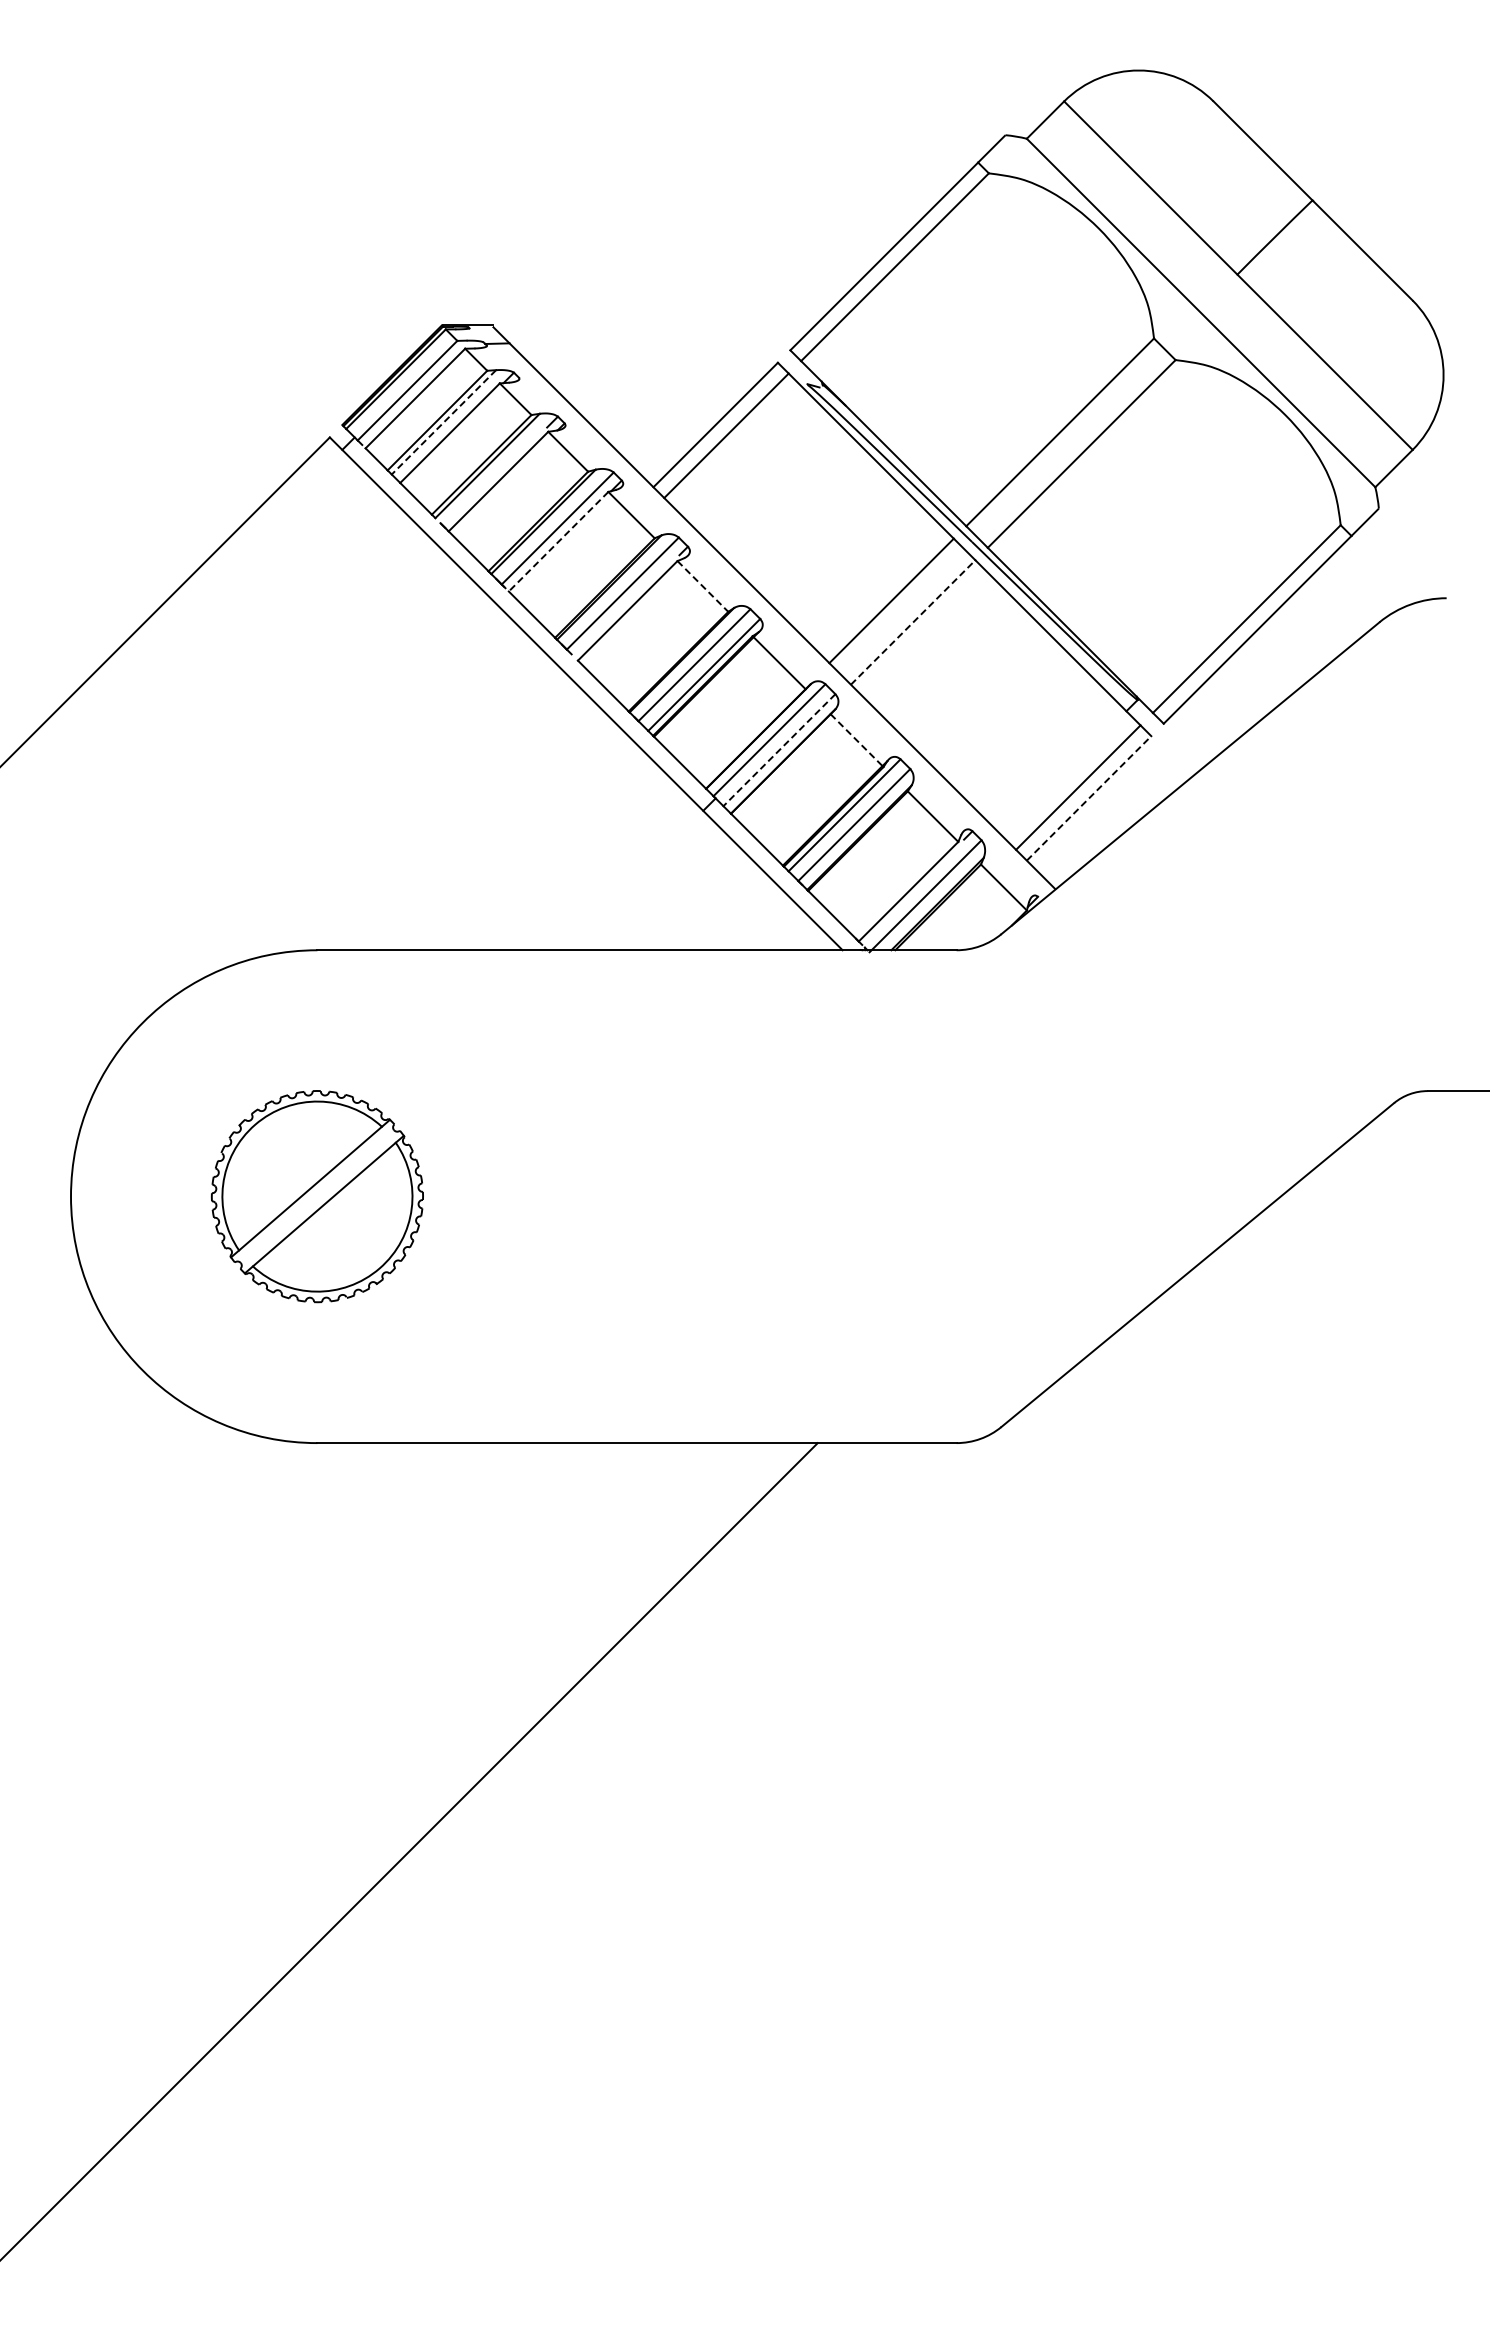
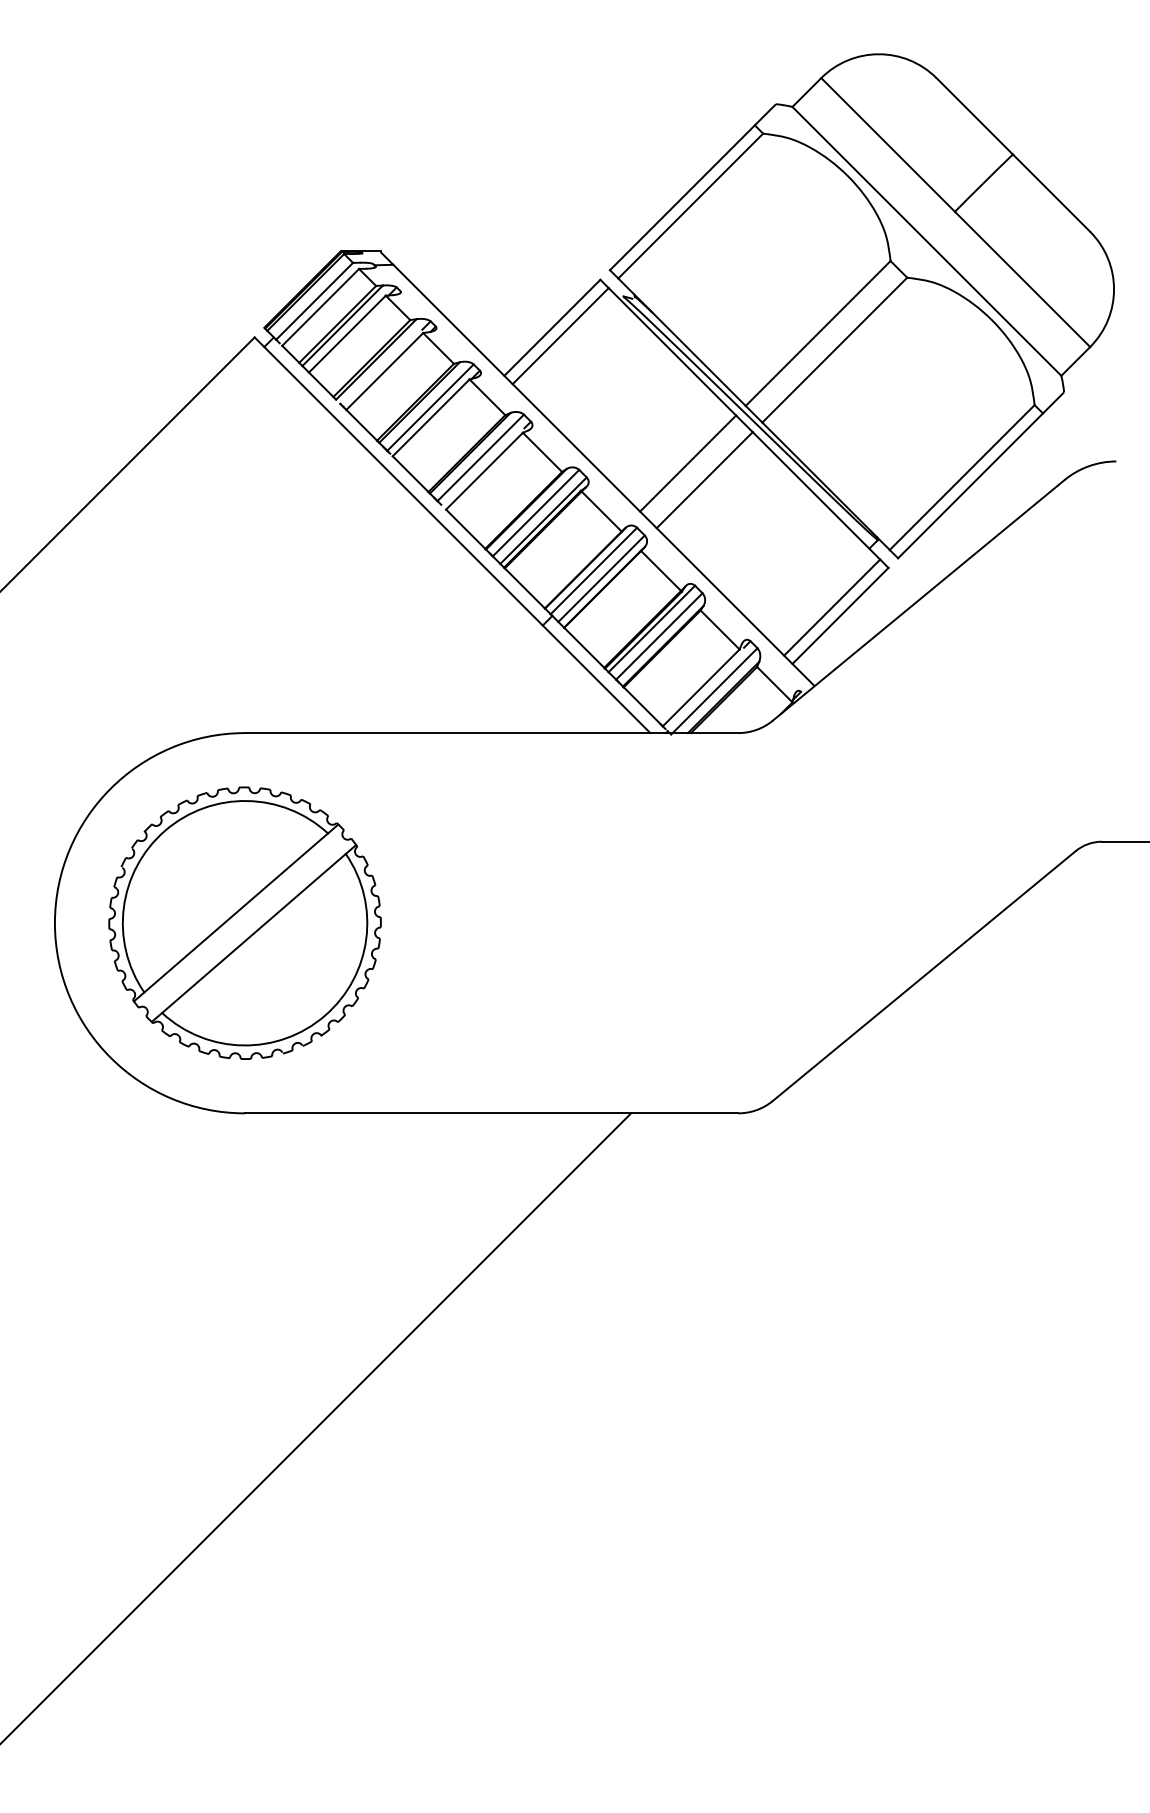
line: (443, 422) -> (342, 325), dashed -> solid
line: (558, 542) -> (431, 418), dashed -> solid
line: (702, 586) -> (542, 452), dashed -> solid
line: (913, 622) -> (705, 480), dashed -> solid
line: (857, 740) -> (661, 571), dashed -> solid
line: (779, 750) -> (601, 578), dashed -> solid
line: (1089, 798) -> (840, 615), dashed -> solid
part: (317, 1196) -> (245, 923), size x1.67

